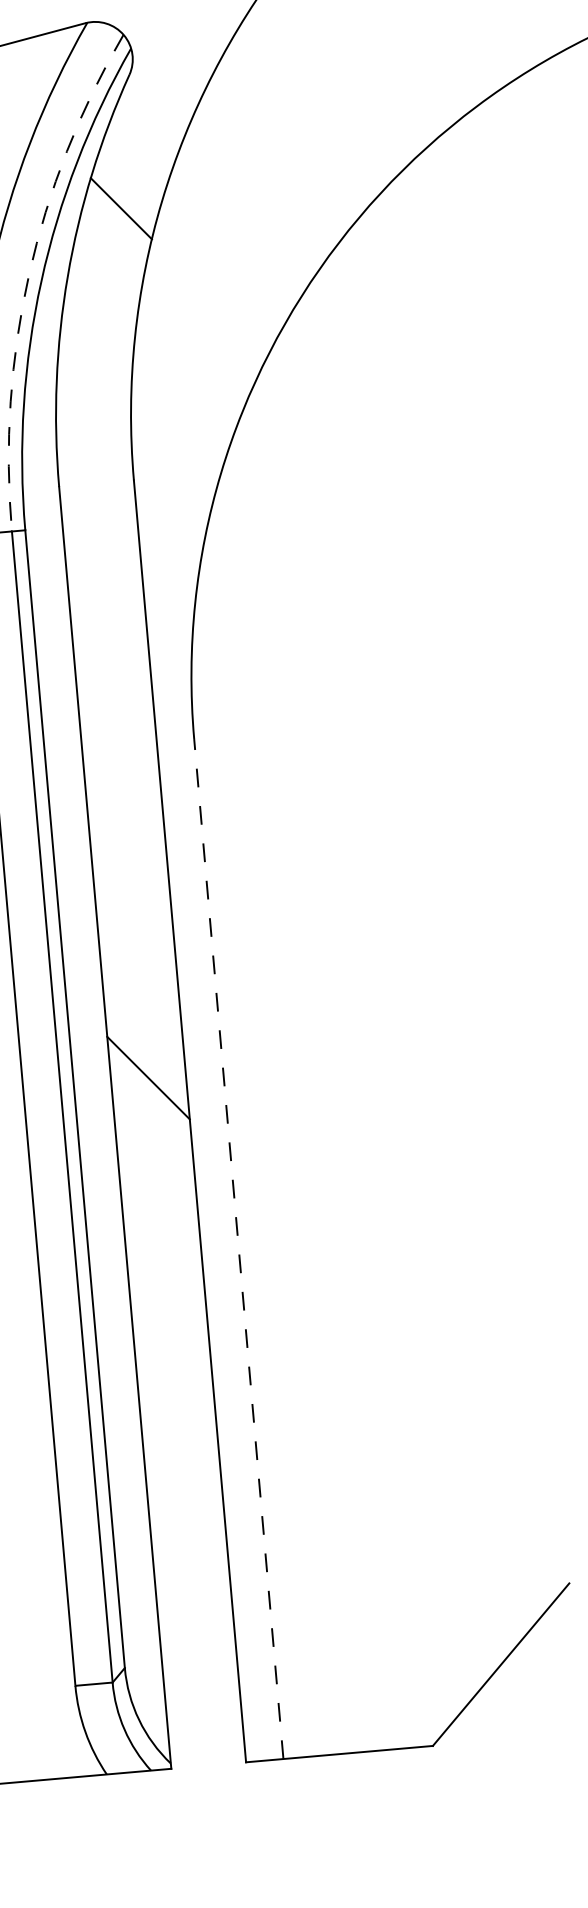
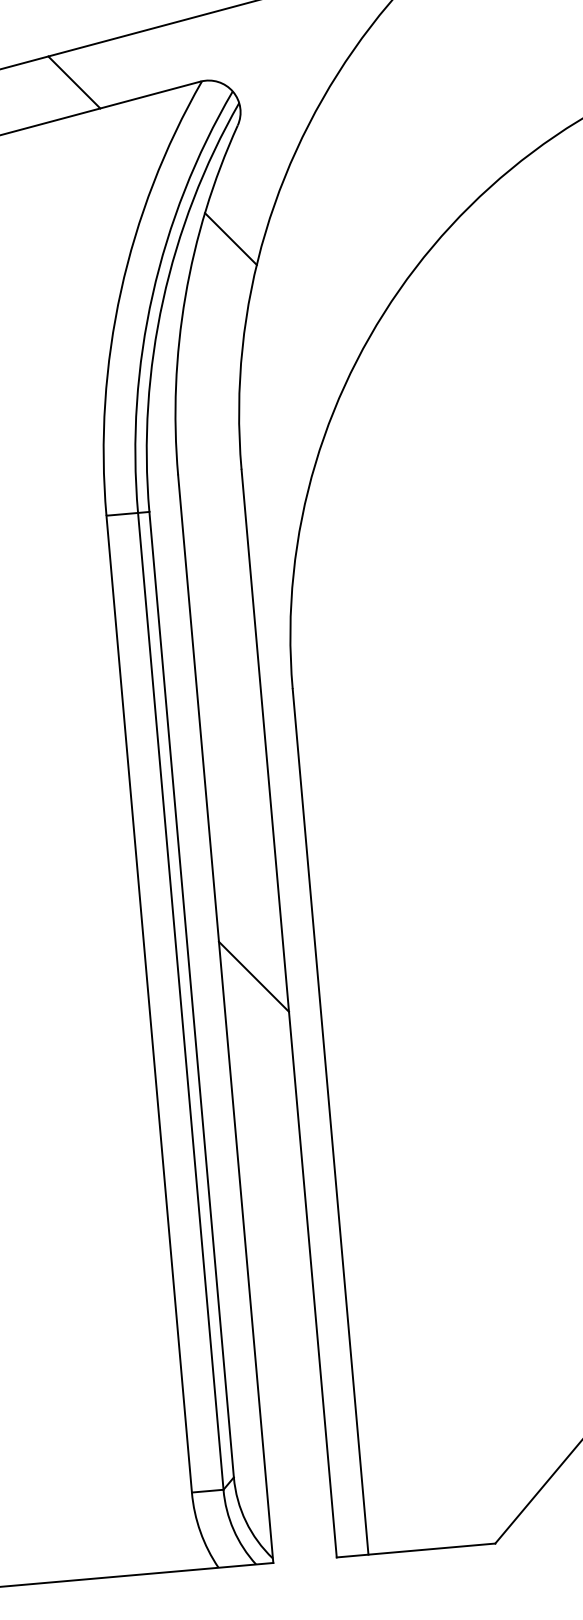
arc: (28, 274) -> (152, 294), dashed -> solid
line: (238, 1248) -> (330, 1121), dashed -> solid

